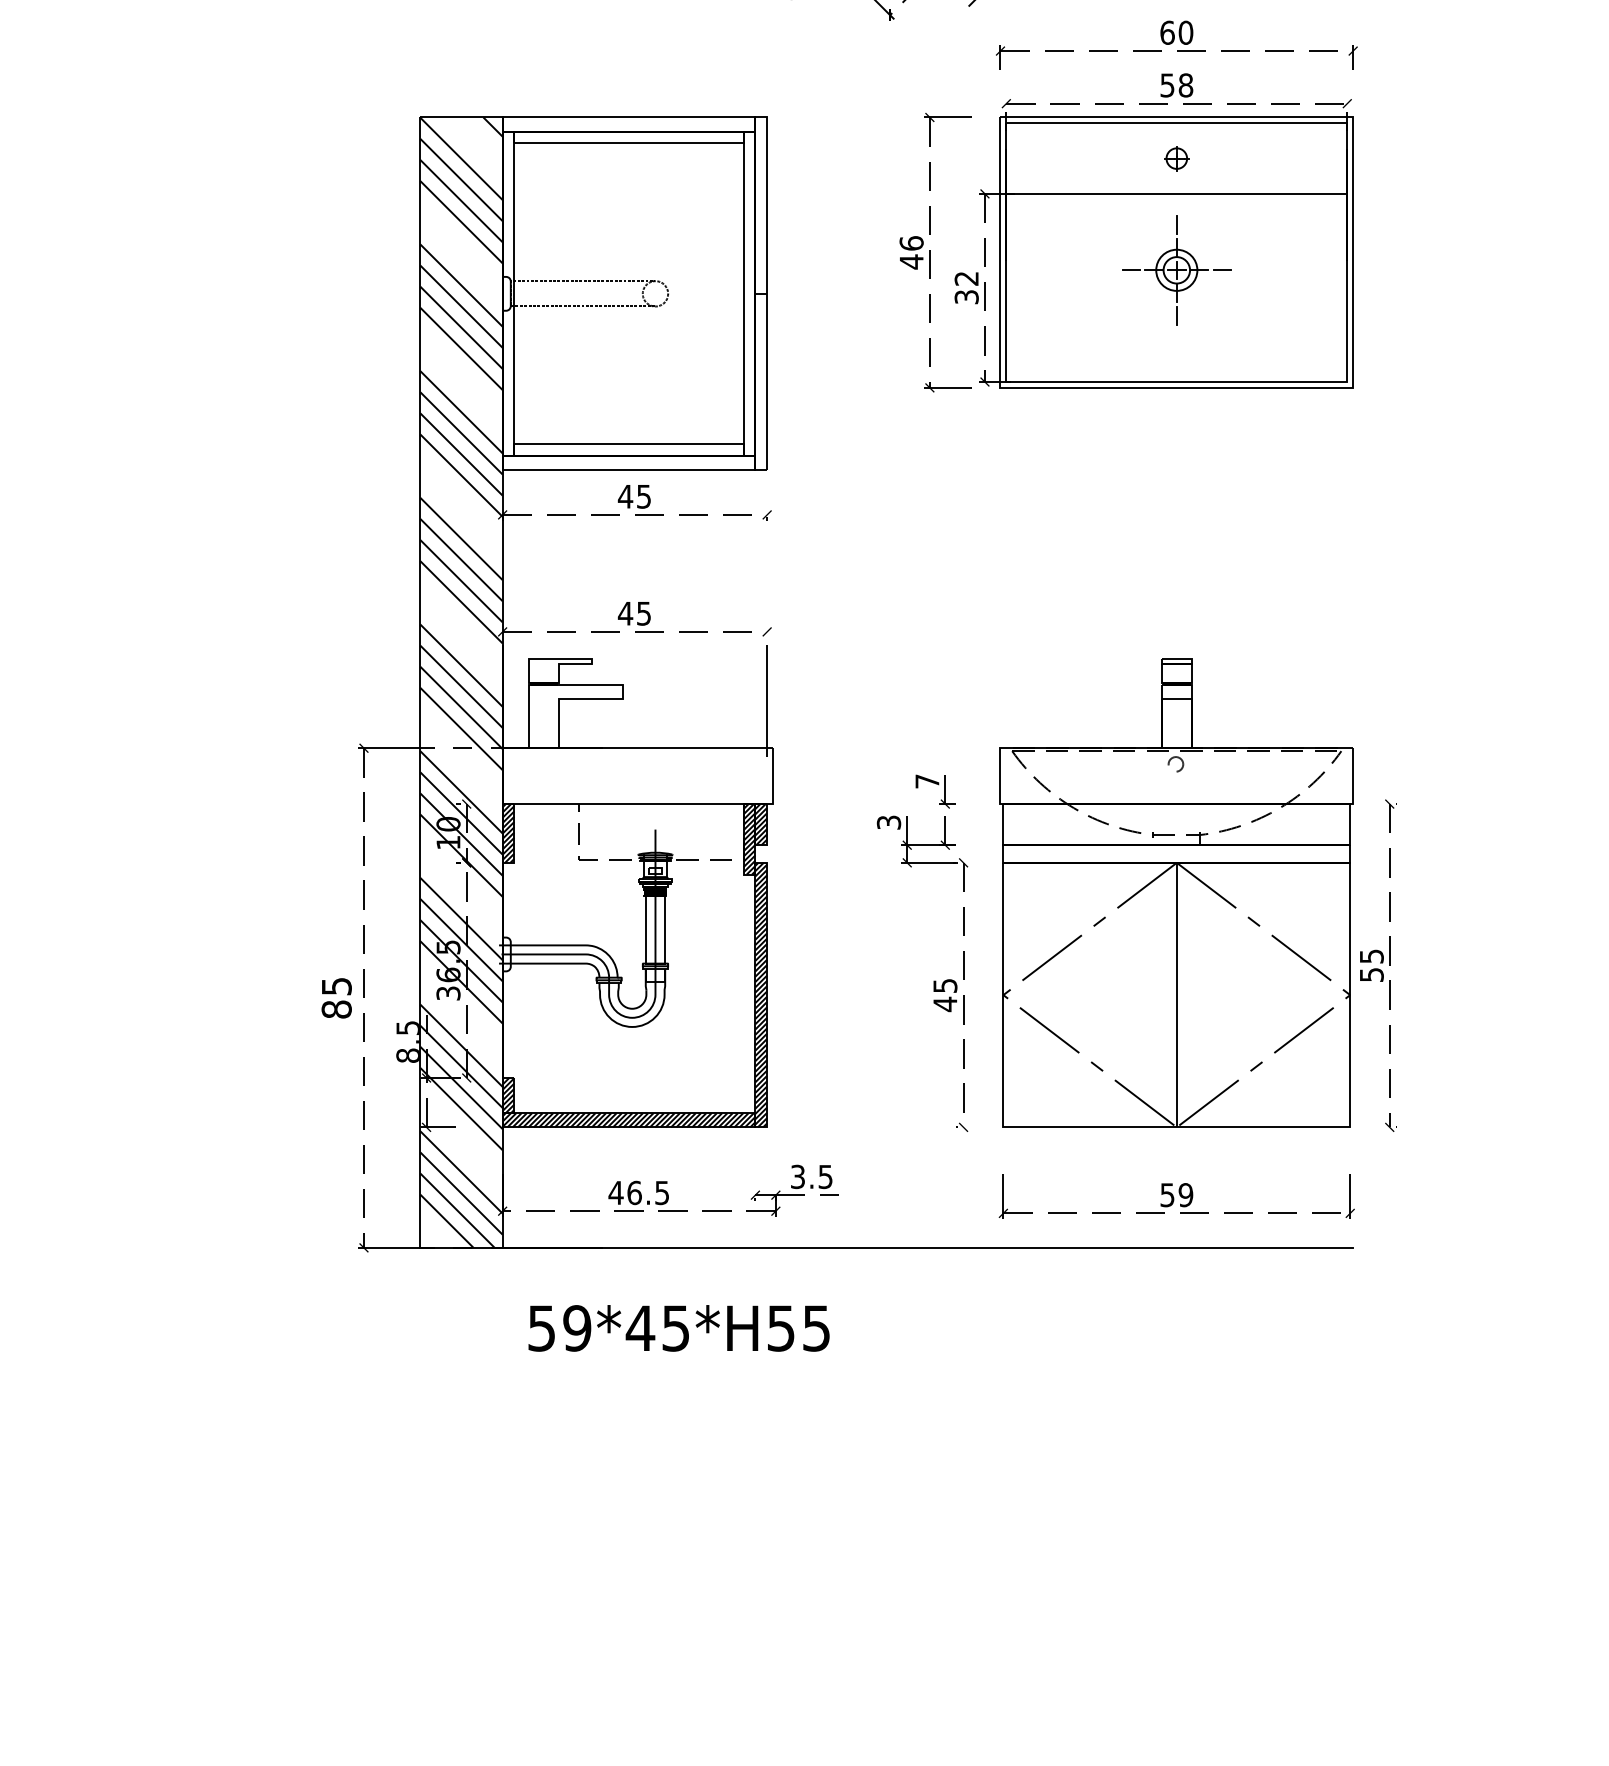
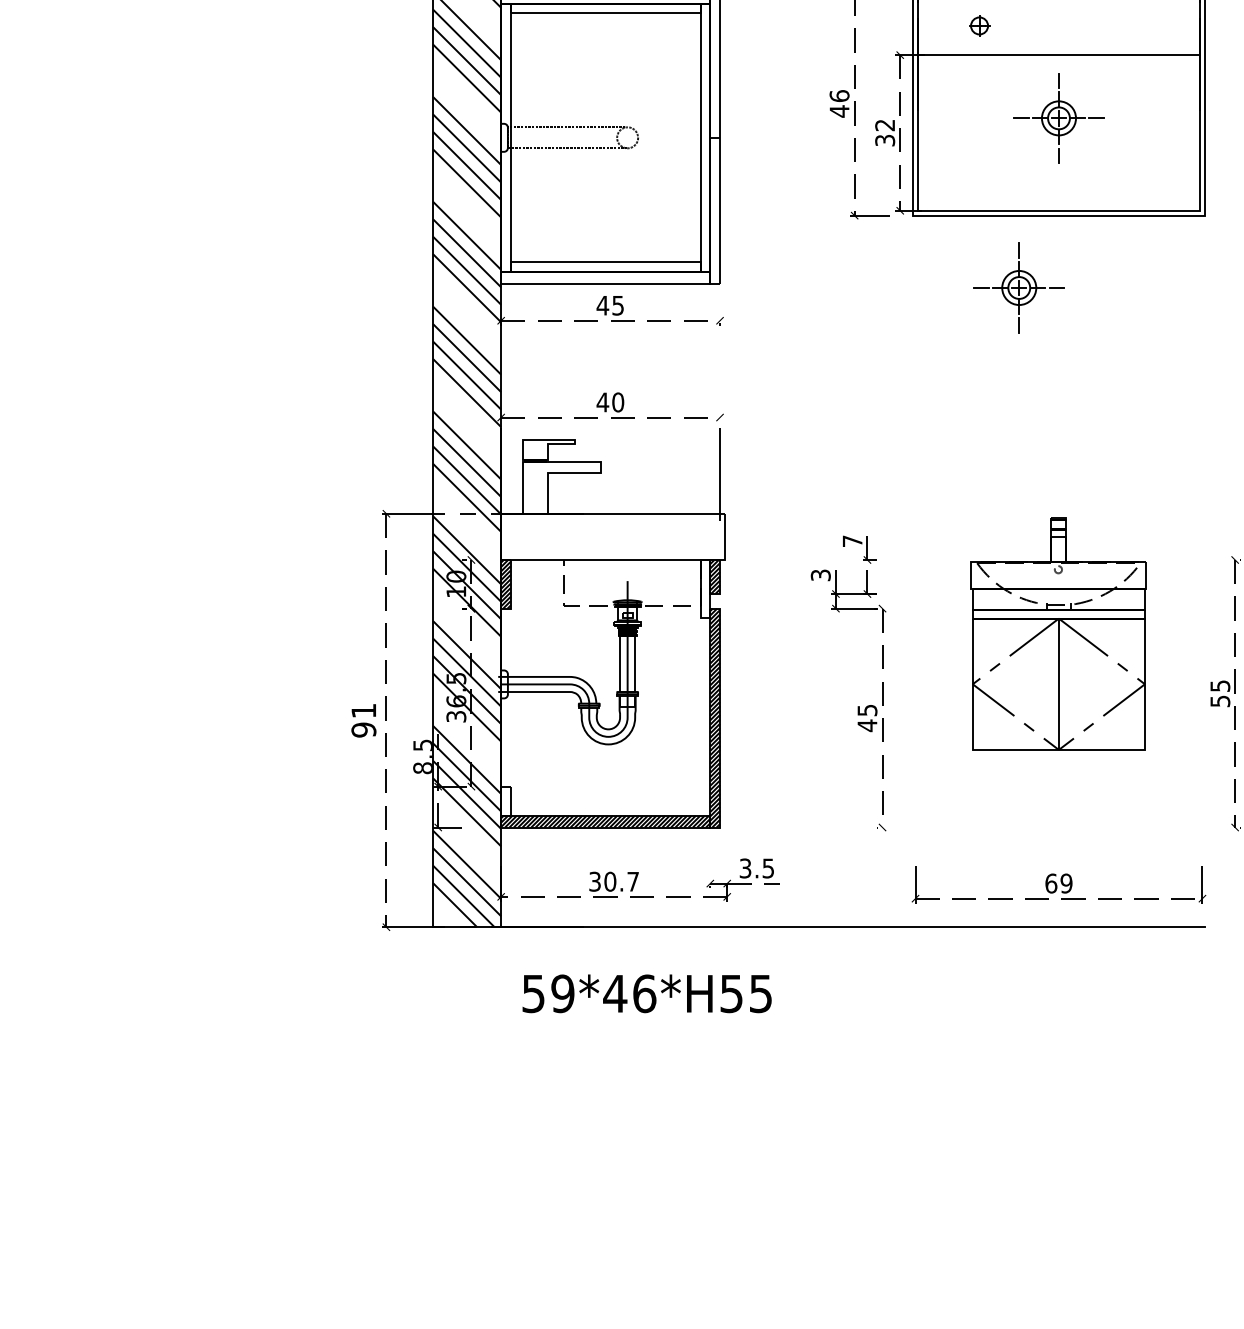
part: (1176, 158) -> (979, 25), moved
part: (1128, 475) -> (1019, 288), added
text: (643, 613) -> (617, 402), 45 -> 40
hatch: (749, 839) -> (705, 589), removed
part: (1176, 892) -> (1058, 633), size x0.6
text: (336, 998) -> (363, 720), 85 -> 91
hatch: (508, 1095) -> (506, 801), removed
text: (638, 1192) -> (613, 881), 46.5 -> 30.7
text: (1167, 1195) -> (1051, 883), 59 -> 69
text: (676, 1328) -> (645, 993), 59*45*H55 -> 59*46*H55

